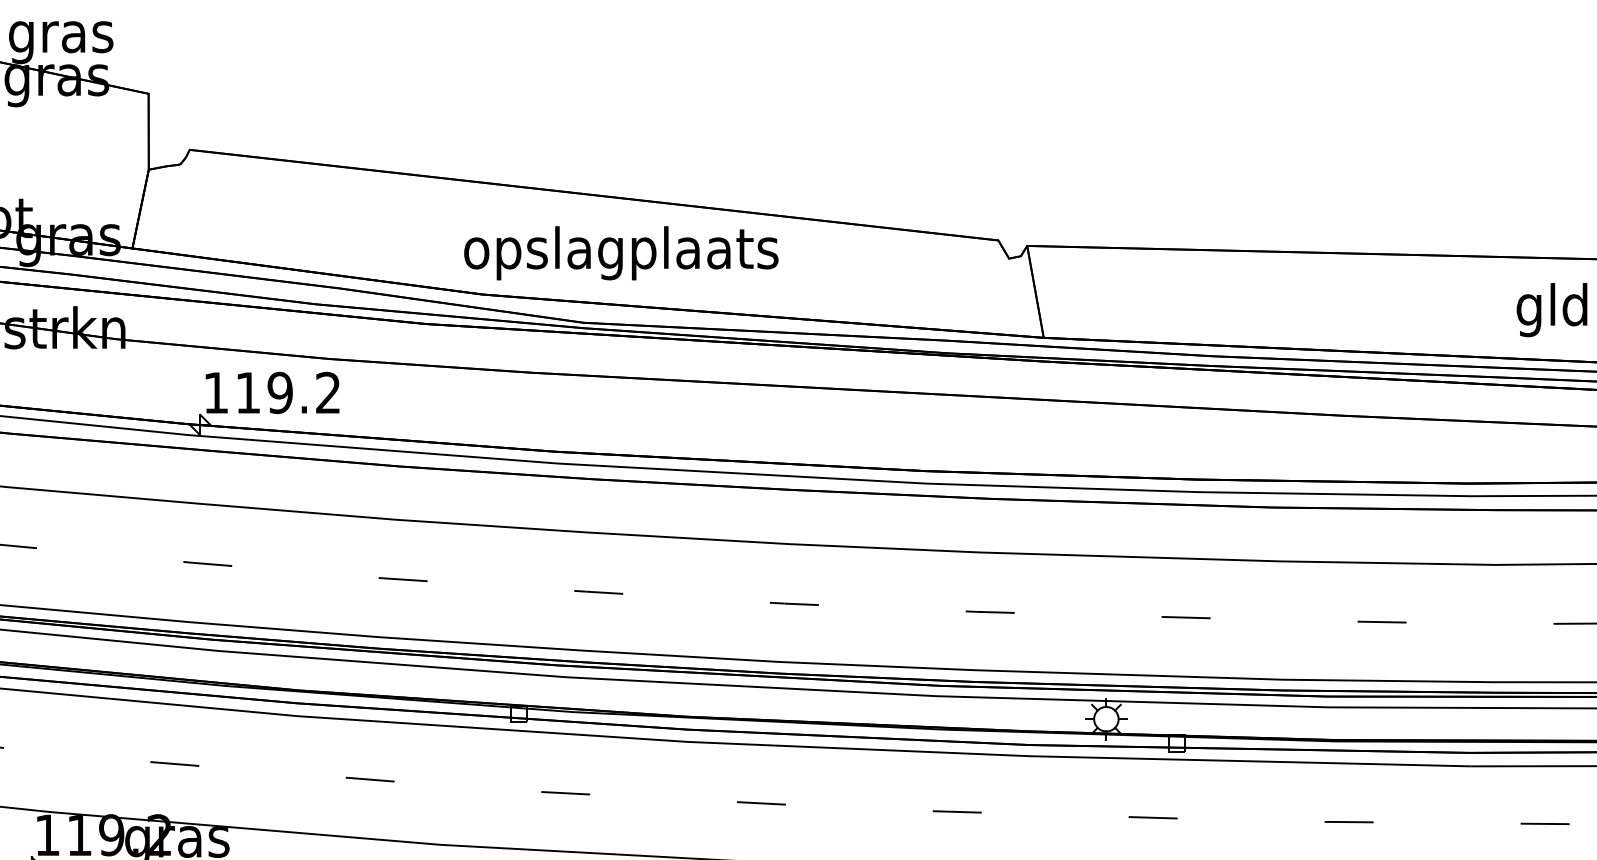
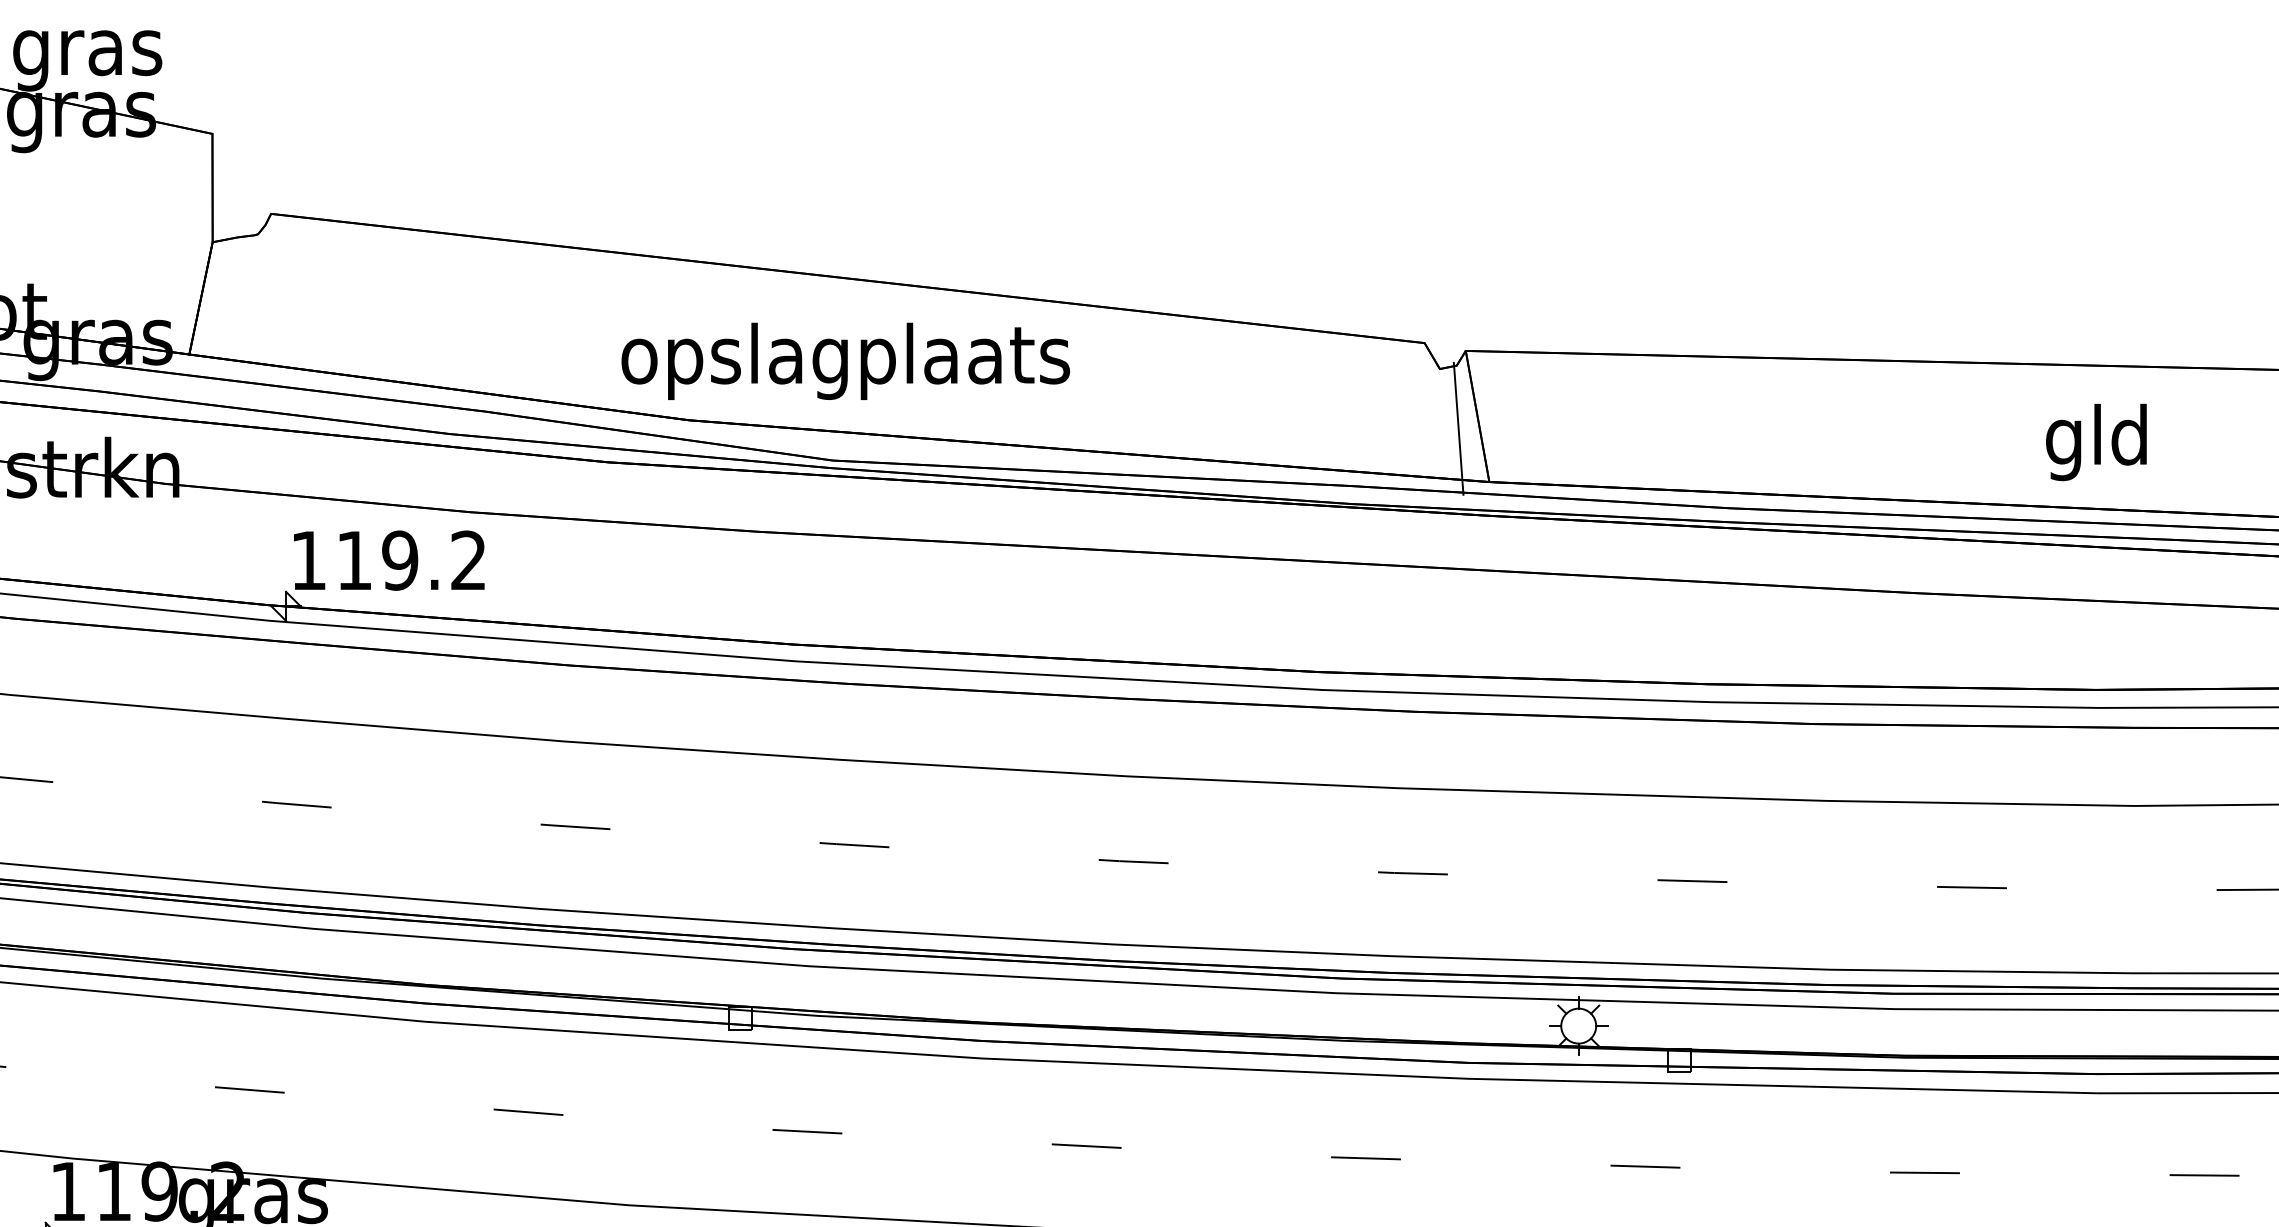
text: (621, 252) -> (845, 360), moved
line: (1022, 300) -> (1458, 428), added
text: (1552, 310) -> (2096, 442), moved

